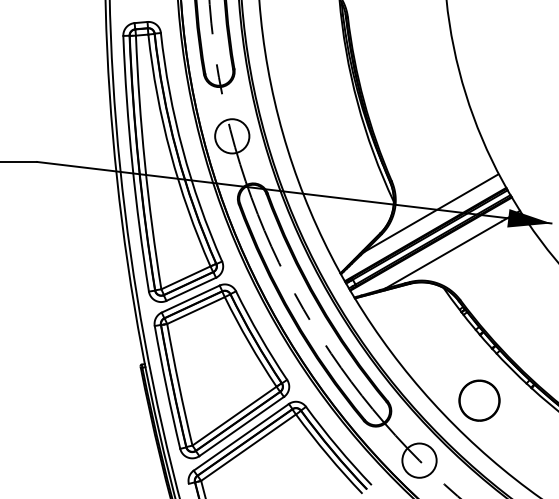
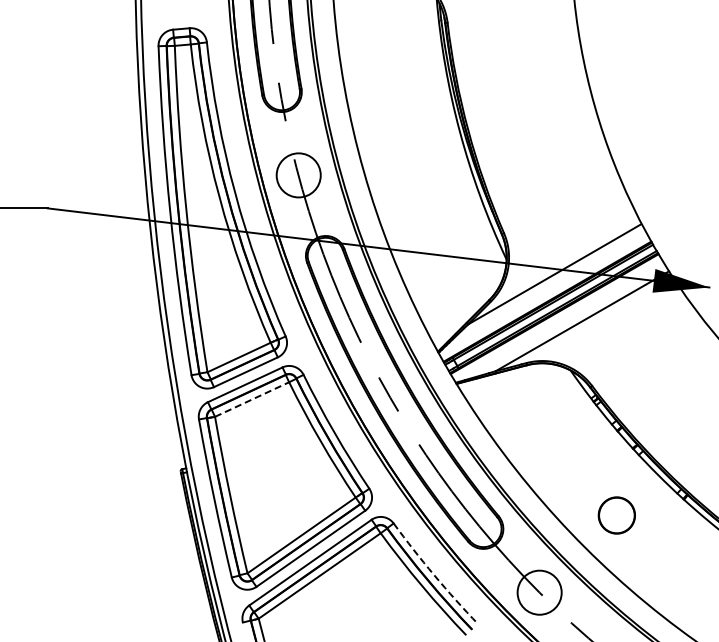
line: (196, 310) -> (252, 399), solid -> dashed
part: (479, 400) -> (616, 515), size x0.7
arc: (337, 447) -> (434, 575), solid -> dashed

